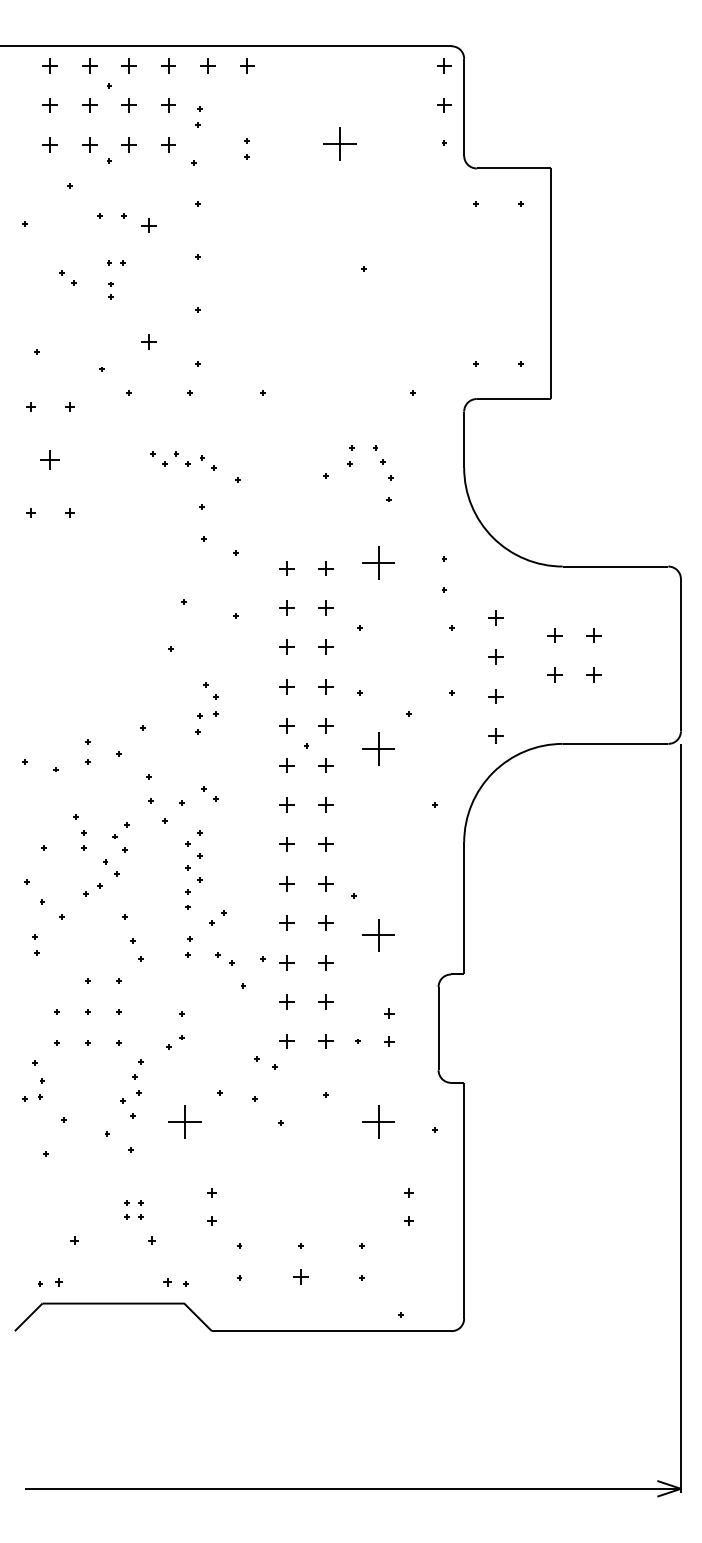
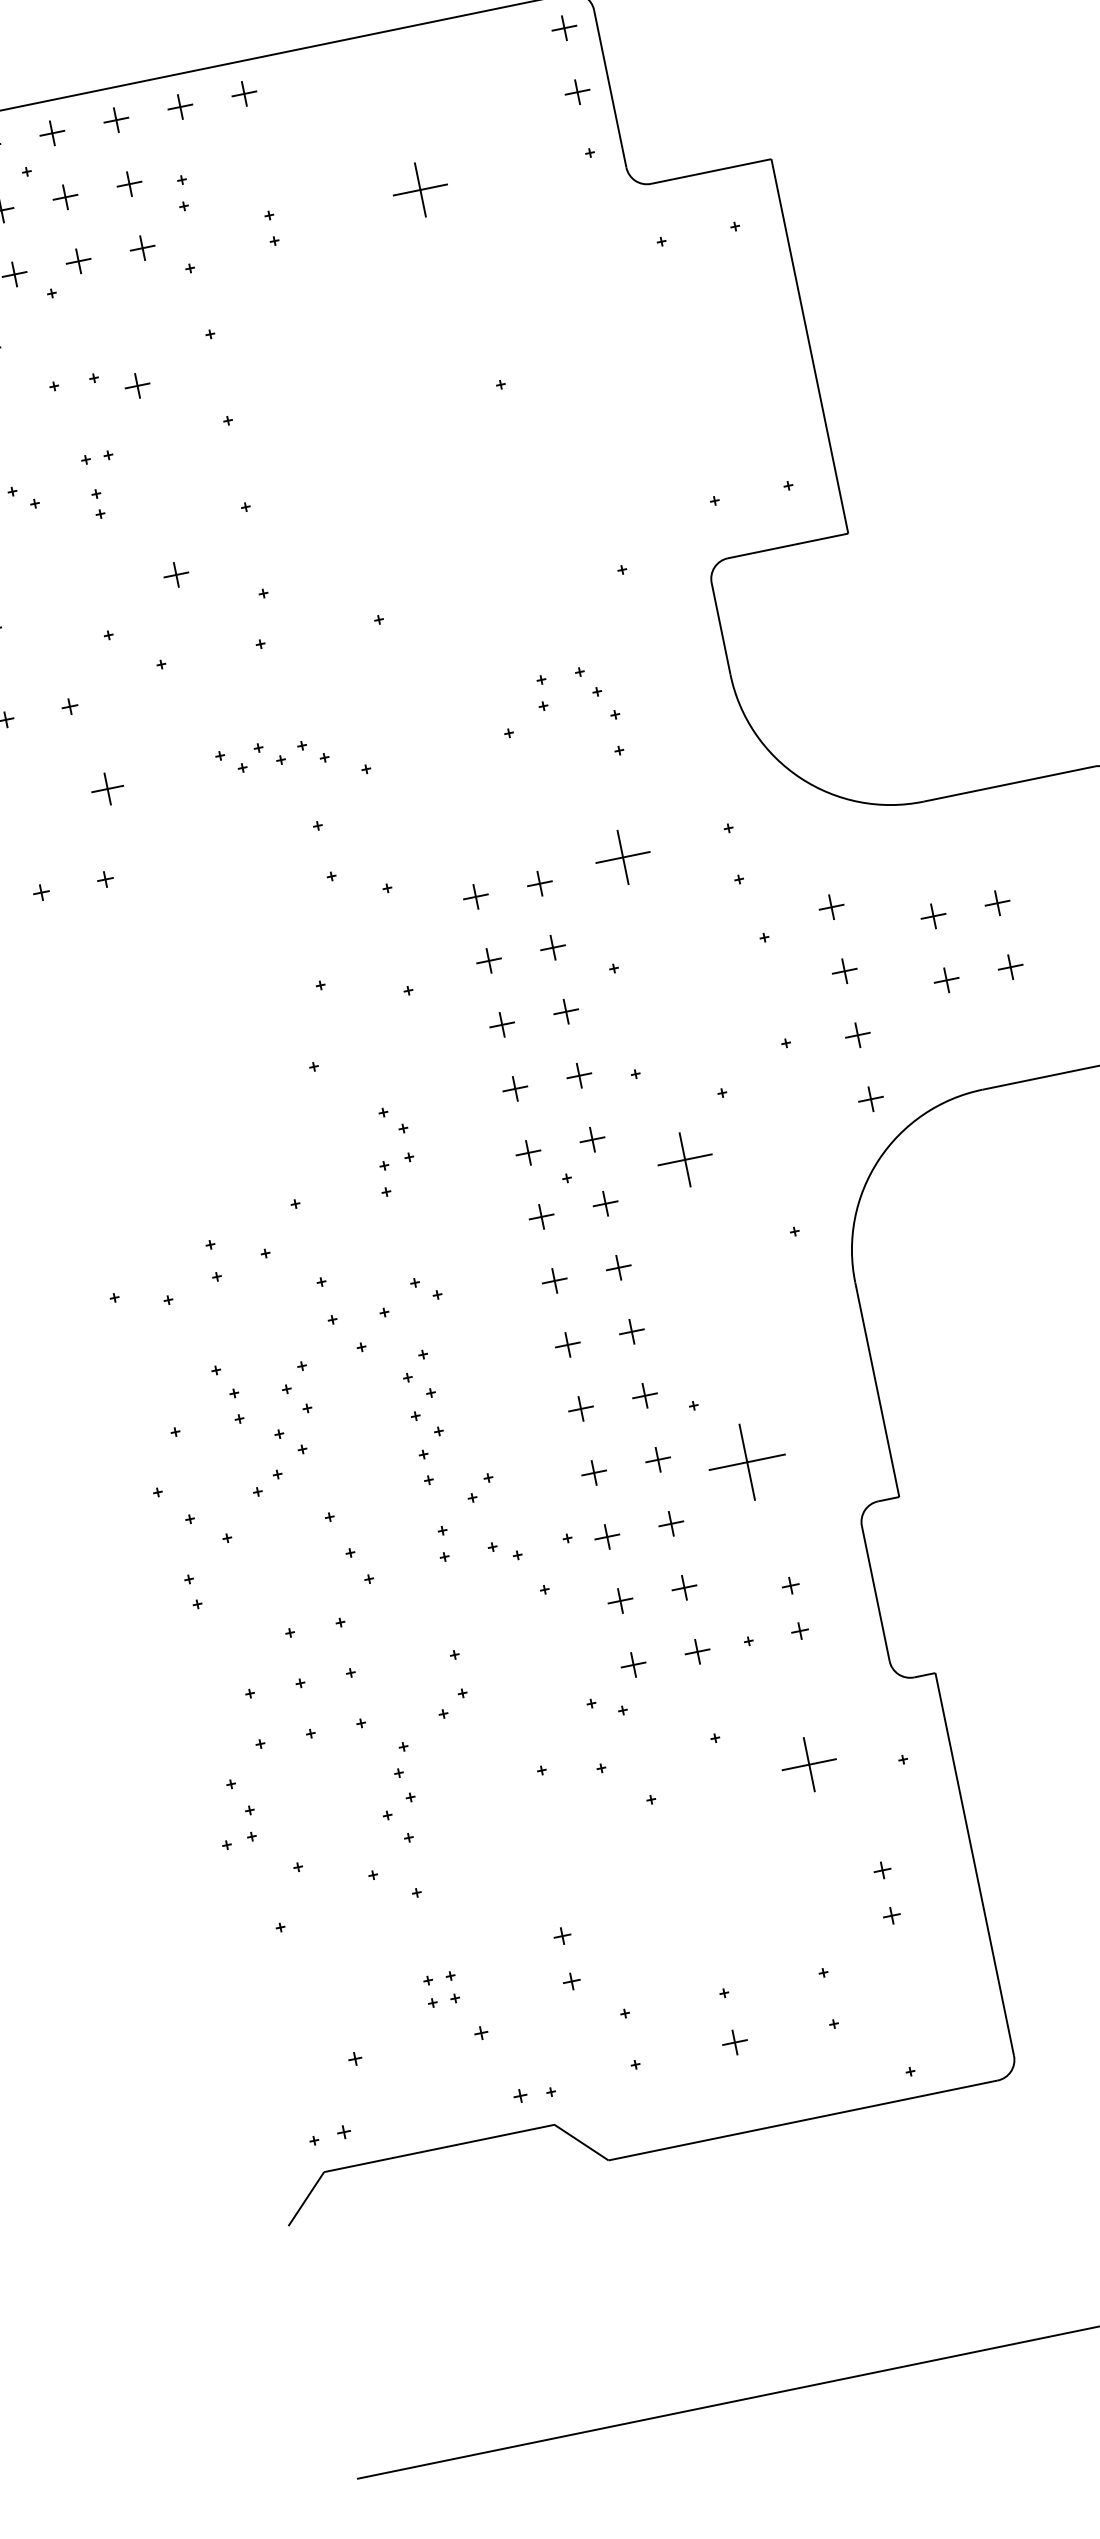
part: (49, 459) -> (106, 788), moved
part: (378, 935) -> (747, 1462), size x1.4
part: (184, 1121) -> (494, 1829), removed

